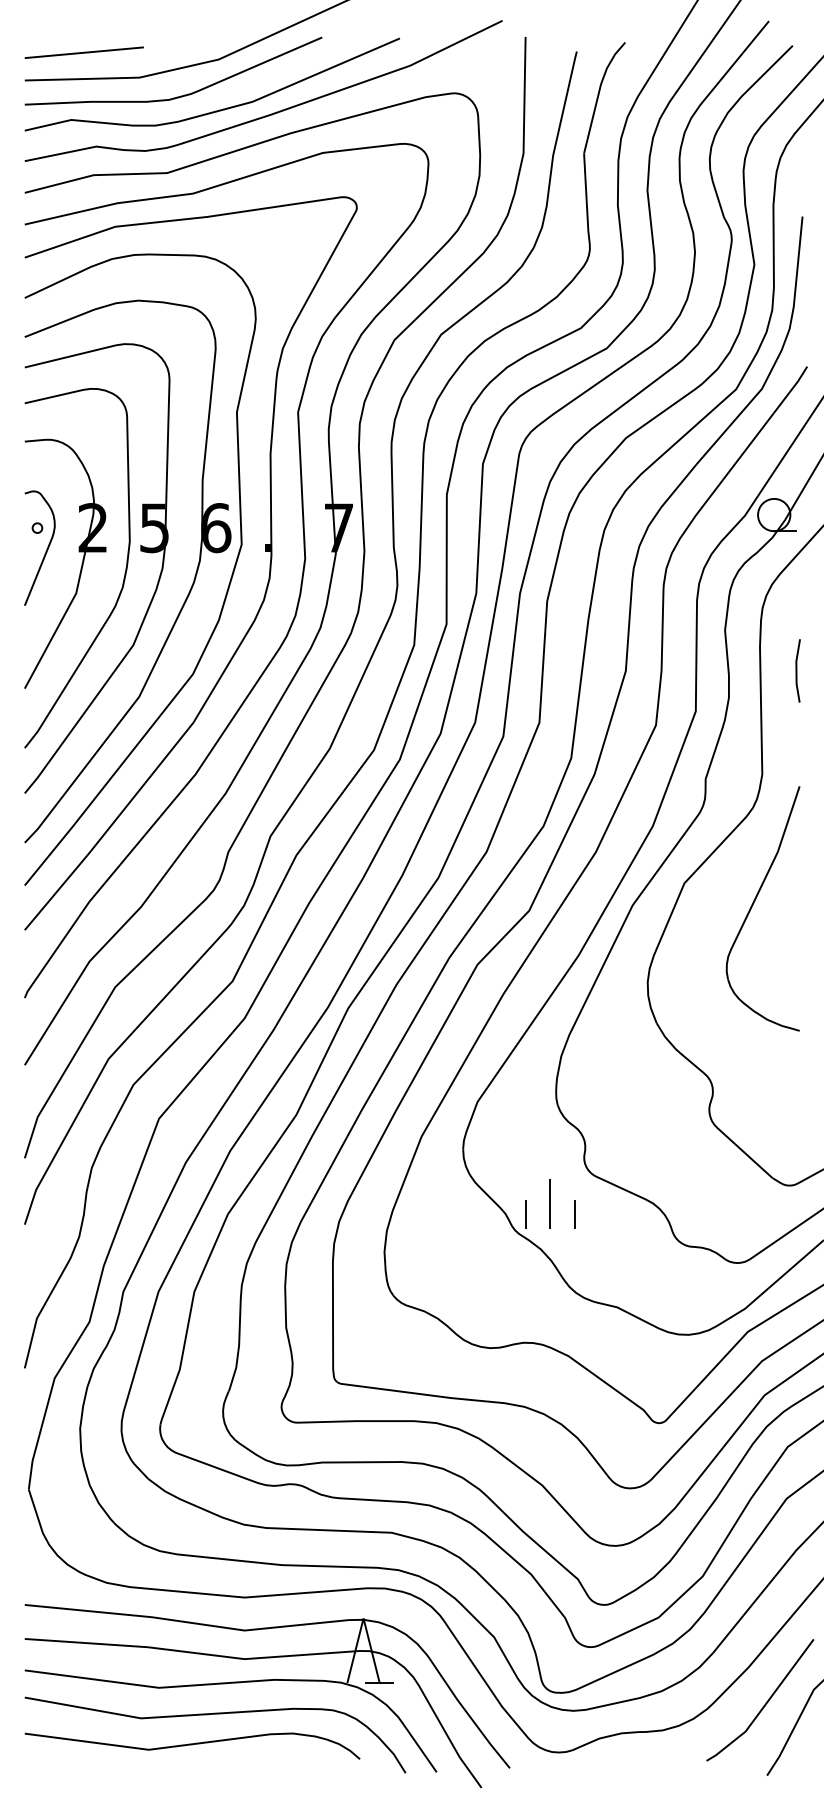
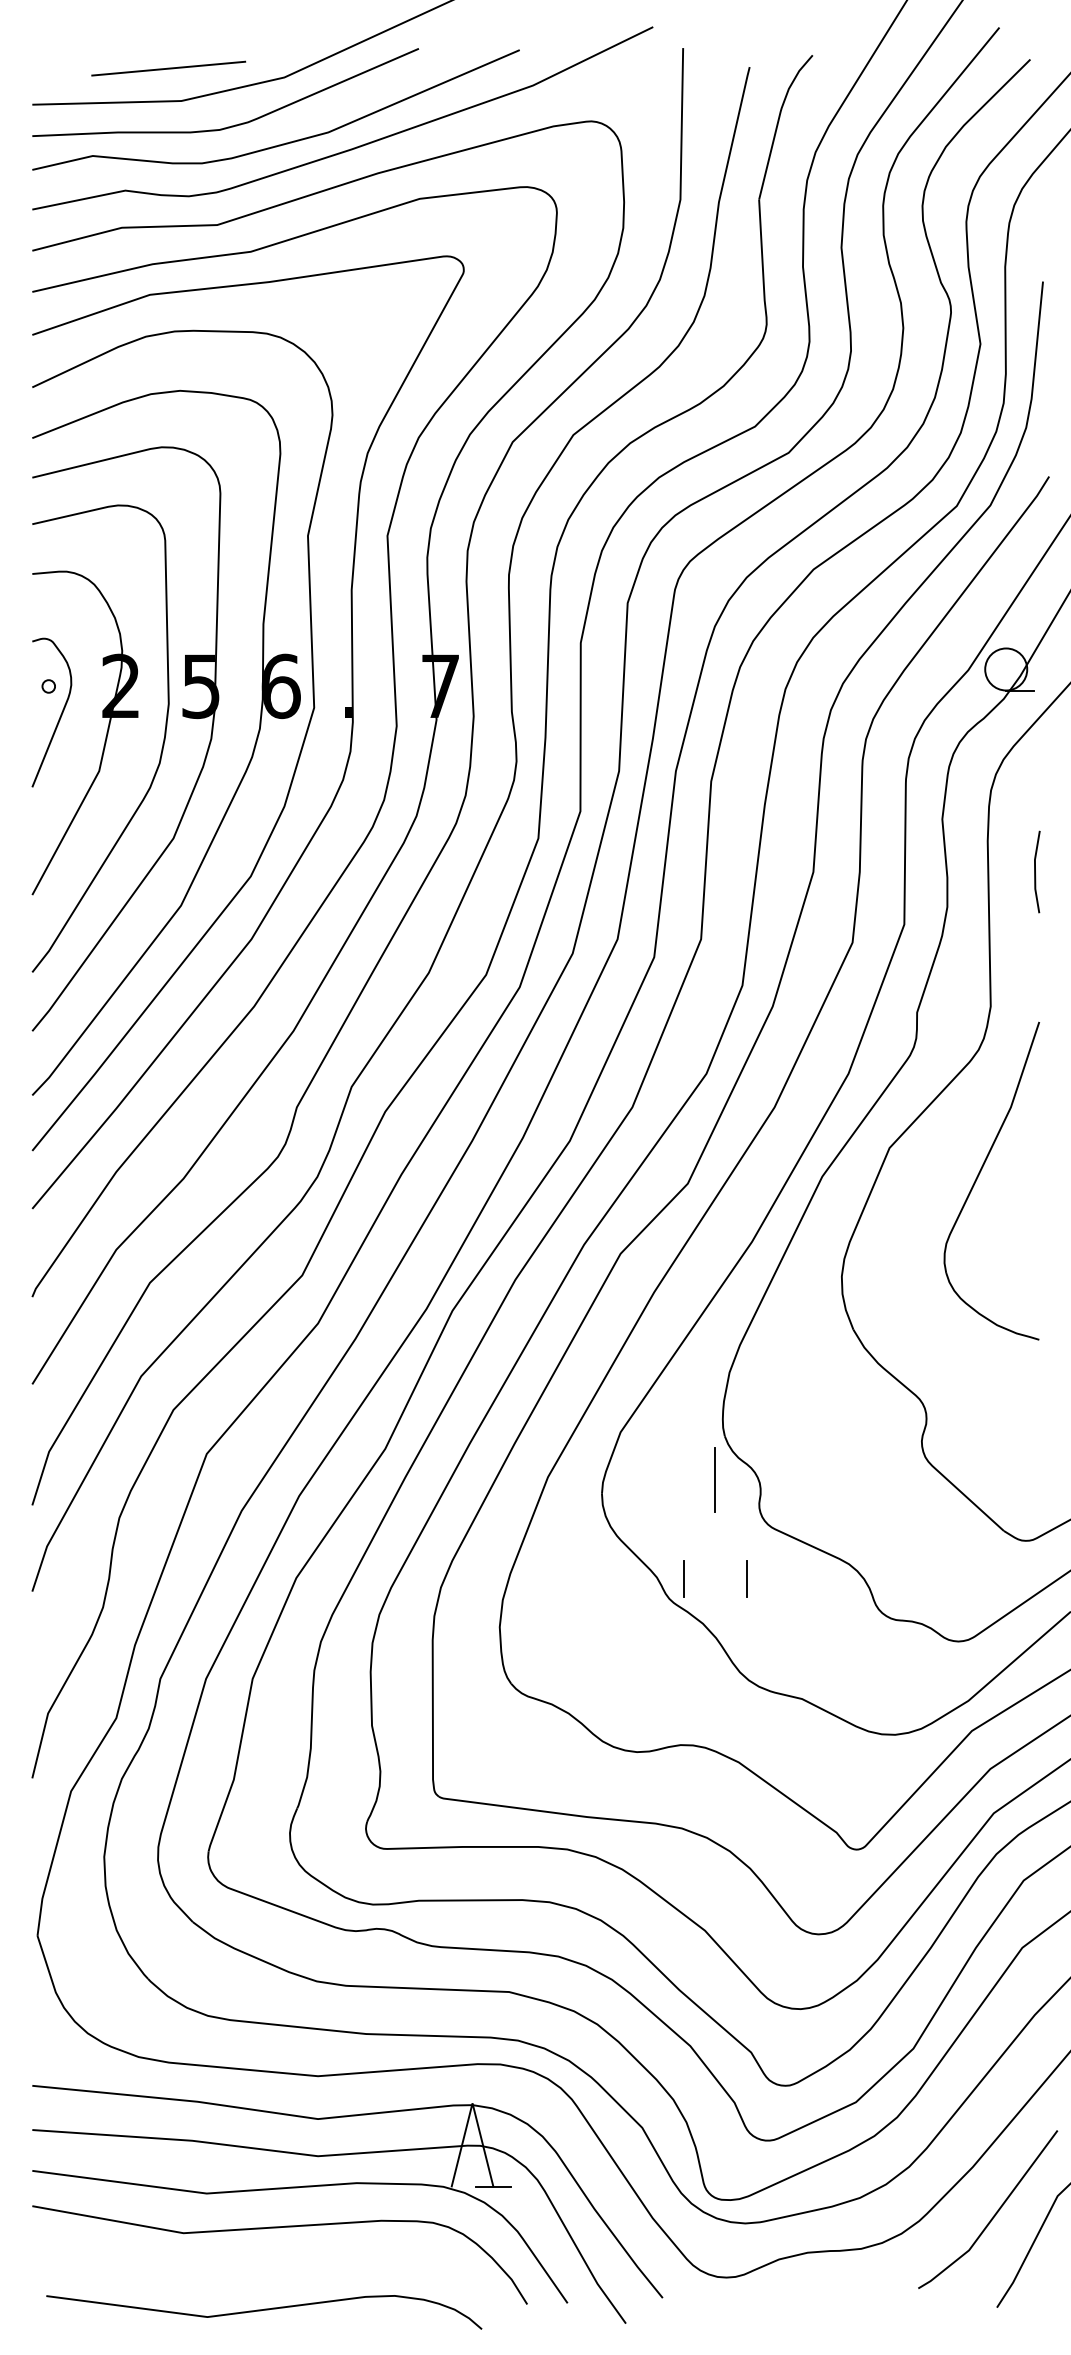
line: (84, 52) -> (168, 68), moved
line: (549, 1203) -> (714, 1479), moved
curve: (192, 1744) -> (264, 2310), moved

